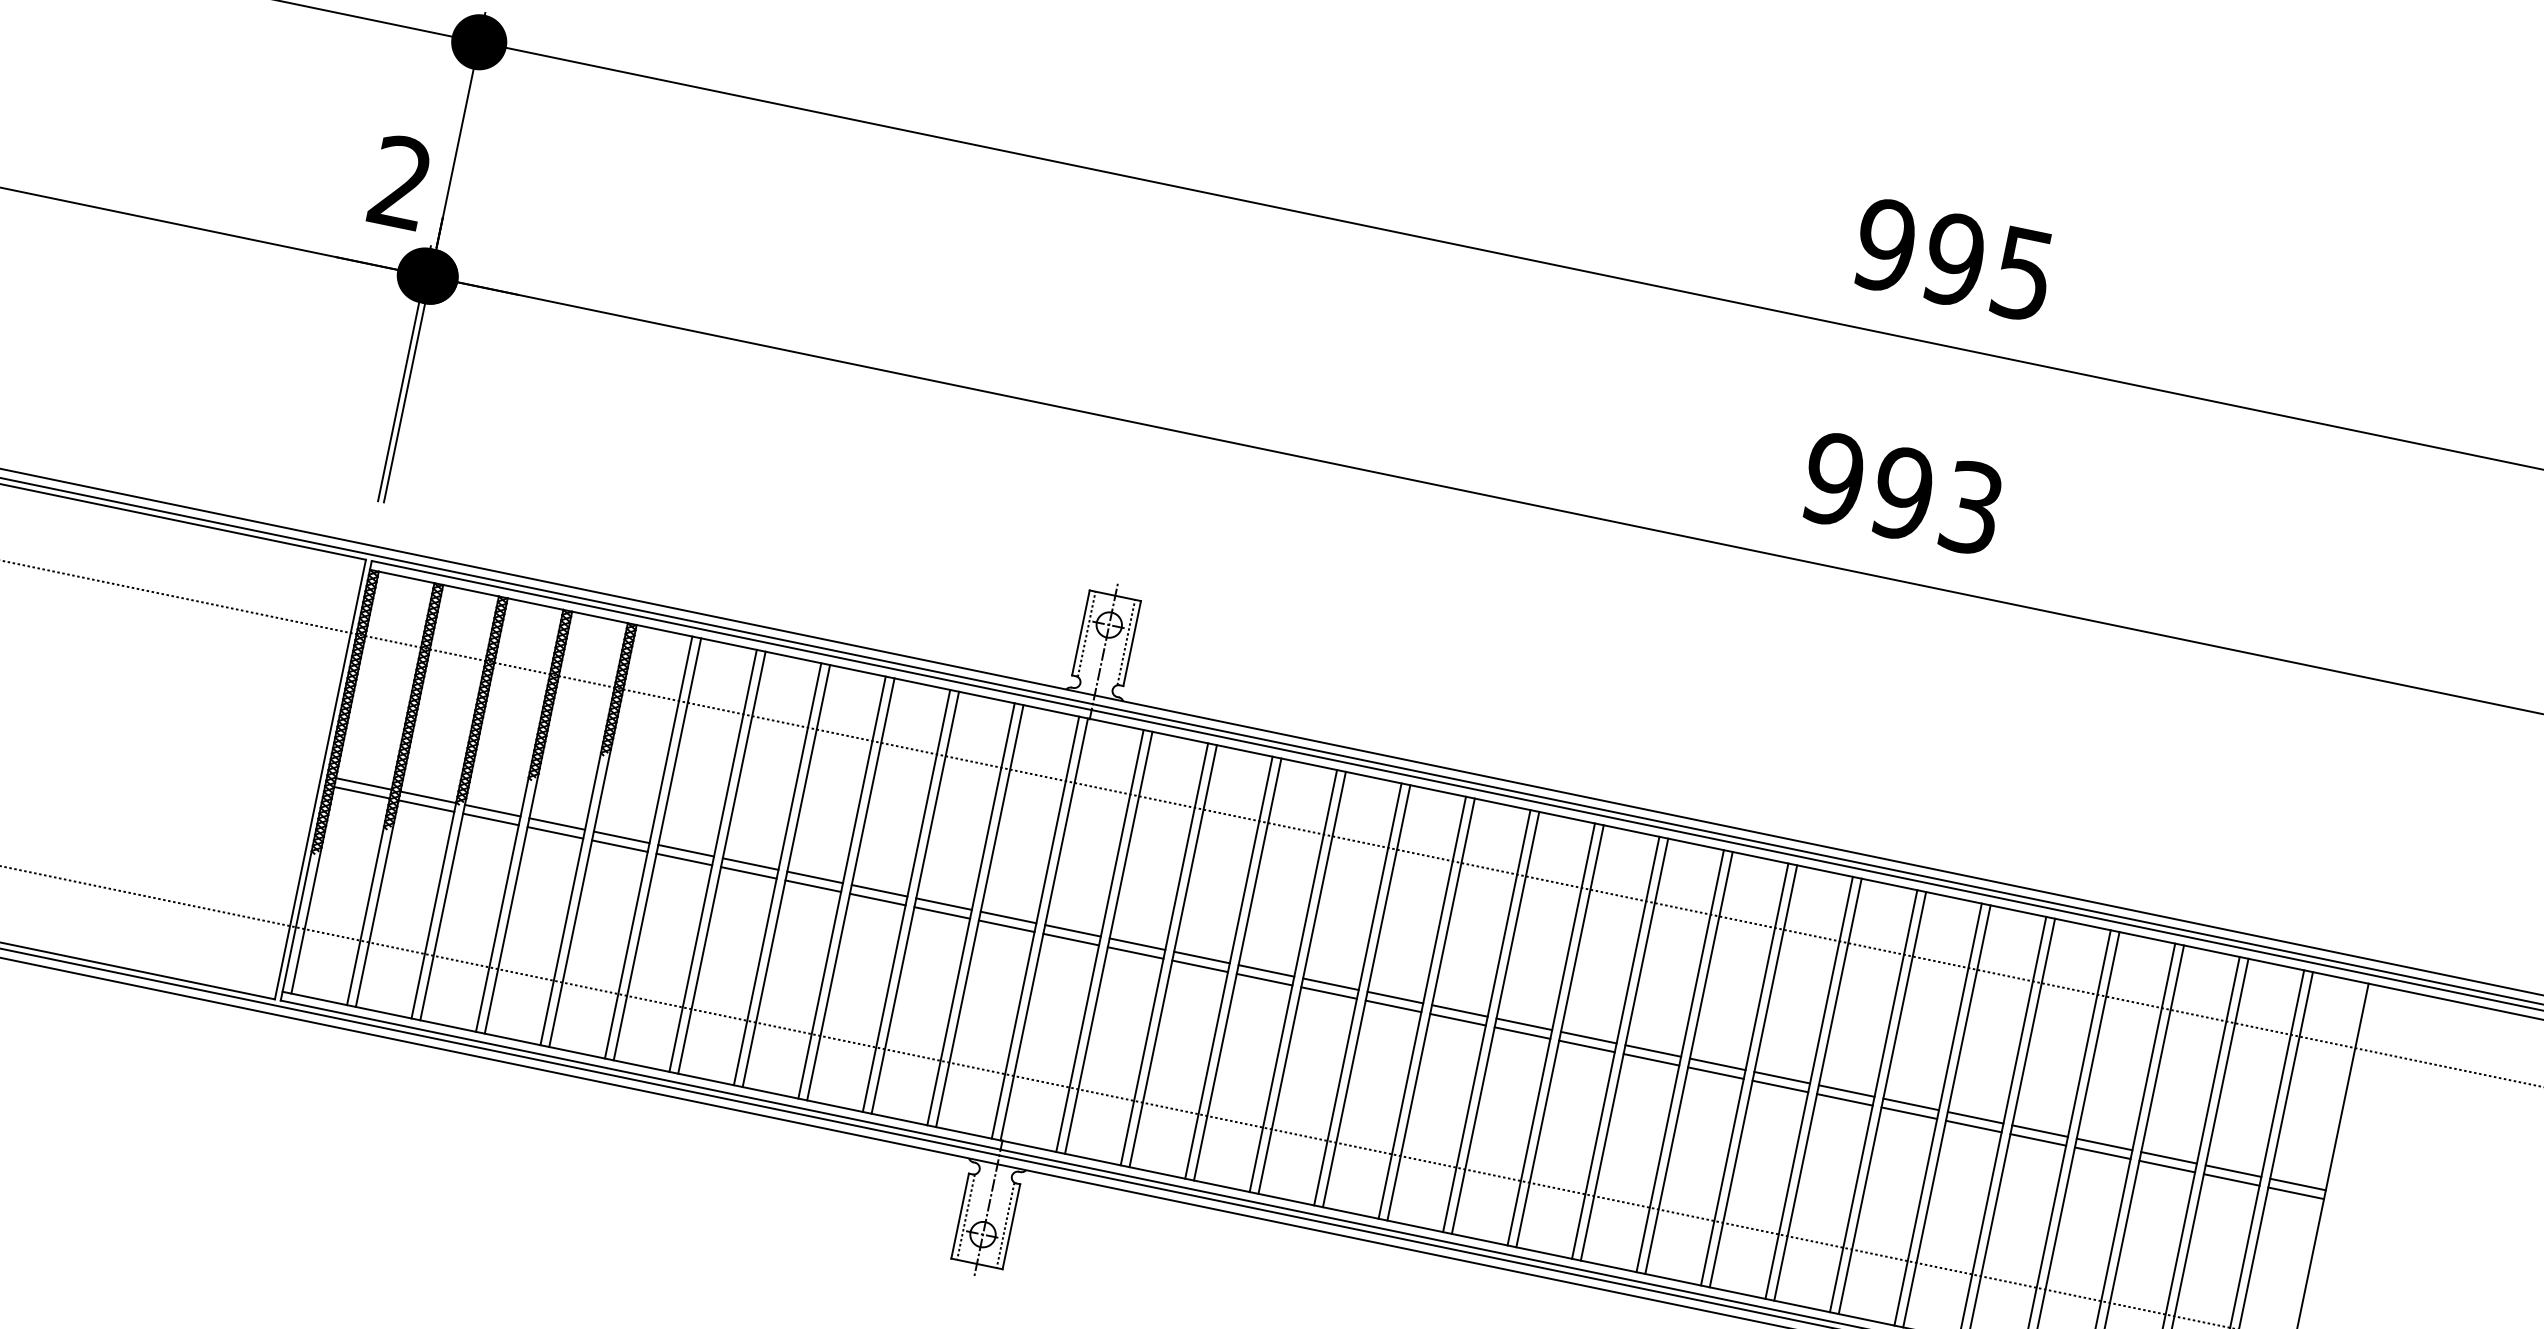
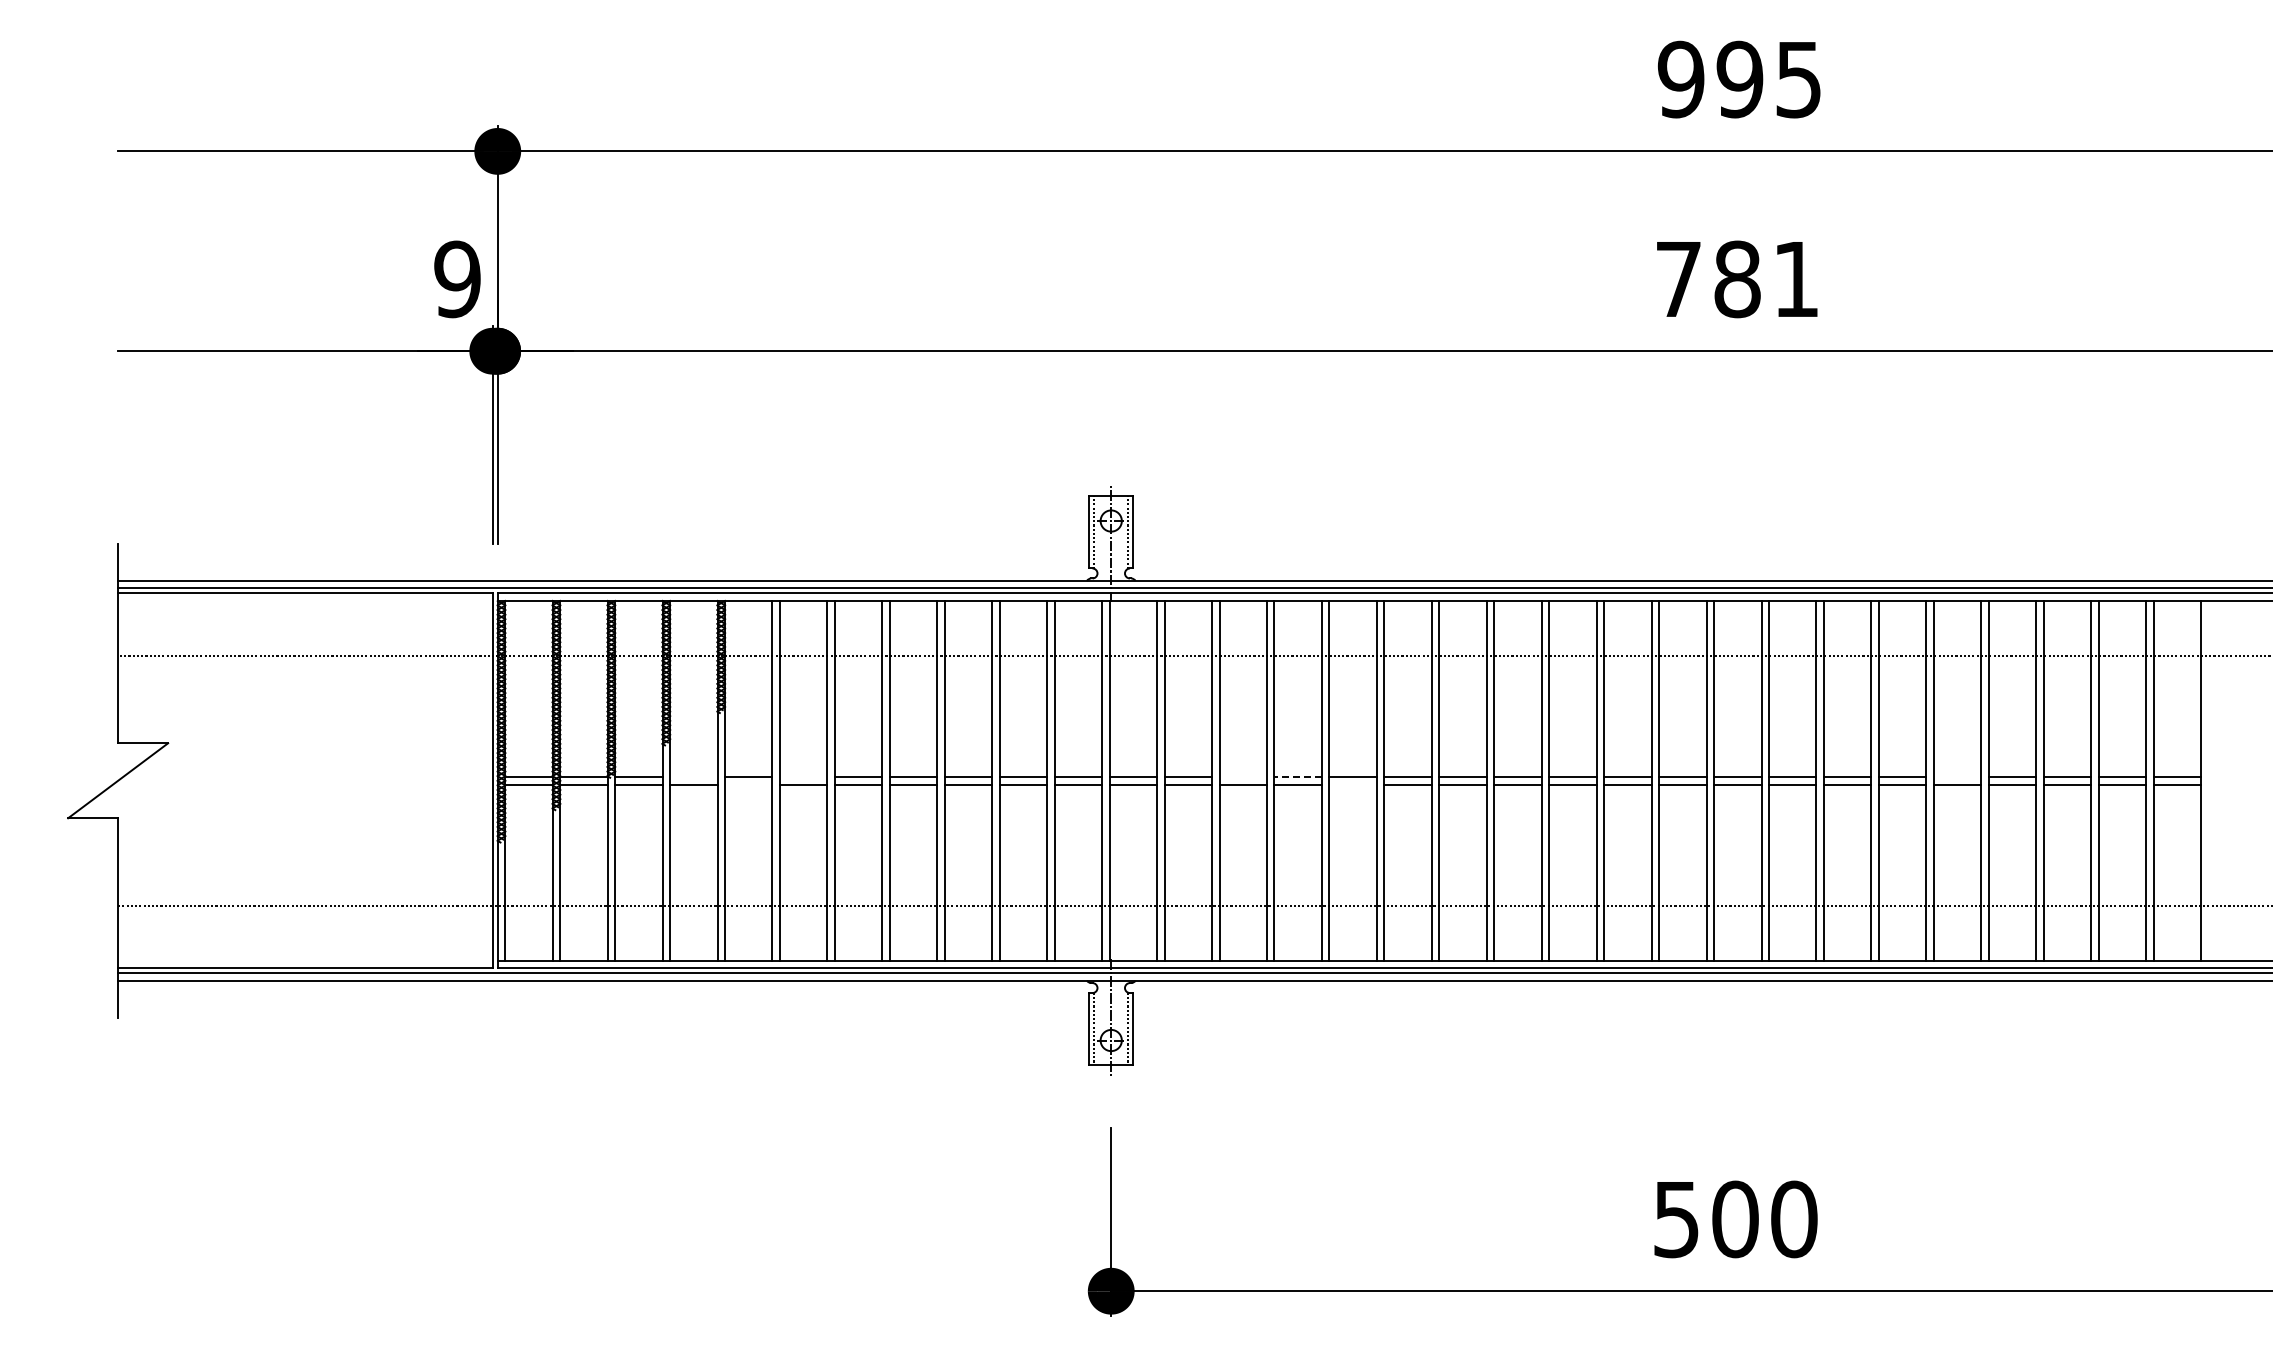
text: (400, 182) -> (457, 279), 2 -> 9
text: (1901, 493) -> (1736, 279), 993 -> 781
line: (556, 824) -> (693, 777), removed
line: (619, 846) -> (748, 784), removed
line: (685, 851) -> (803, 777), removed
line: (1200, 957) -> (1242, 777), removed
line: (1266, 971) -> (1298, 777), solid -> dashed
line: (1328, 992) -> (1352, 784), removed
line: (2039, 1131) -> (1957, 777), removed

